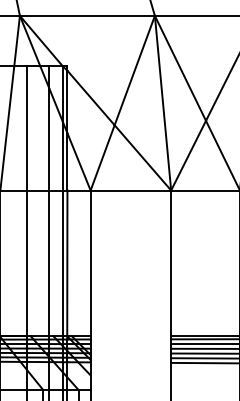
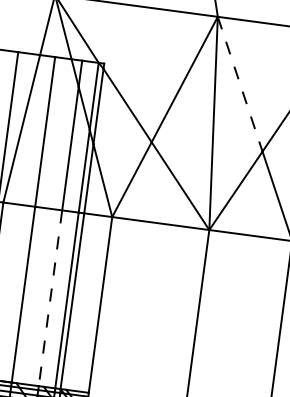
line: (180, 68) -> (240, 84), solid -> dashed
line: (49, 263) -> (50, 298), solid -> dashed

